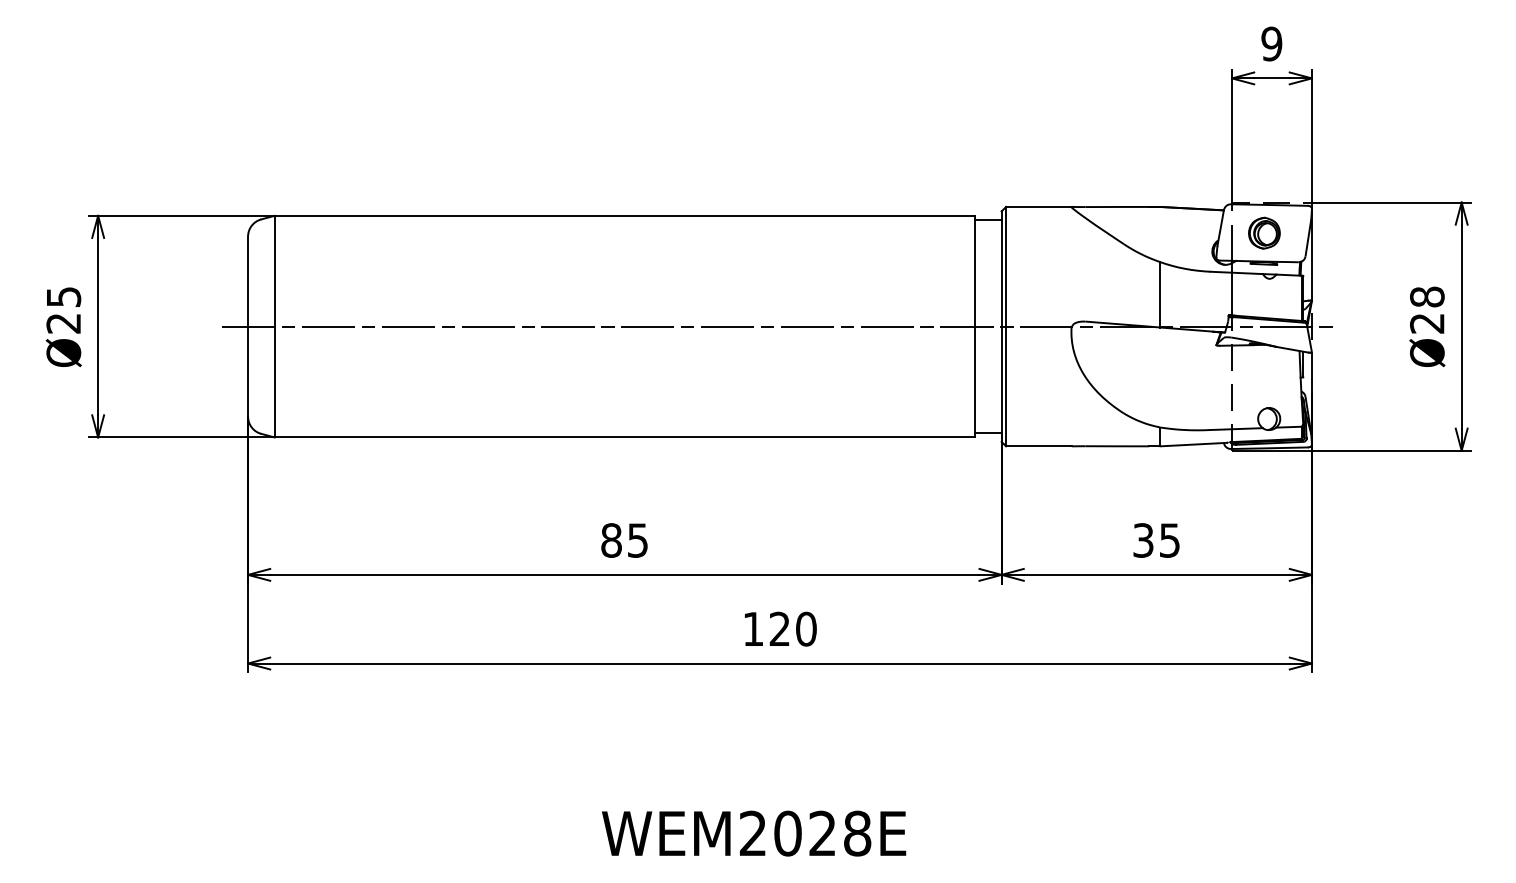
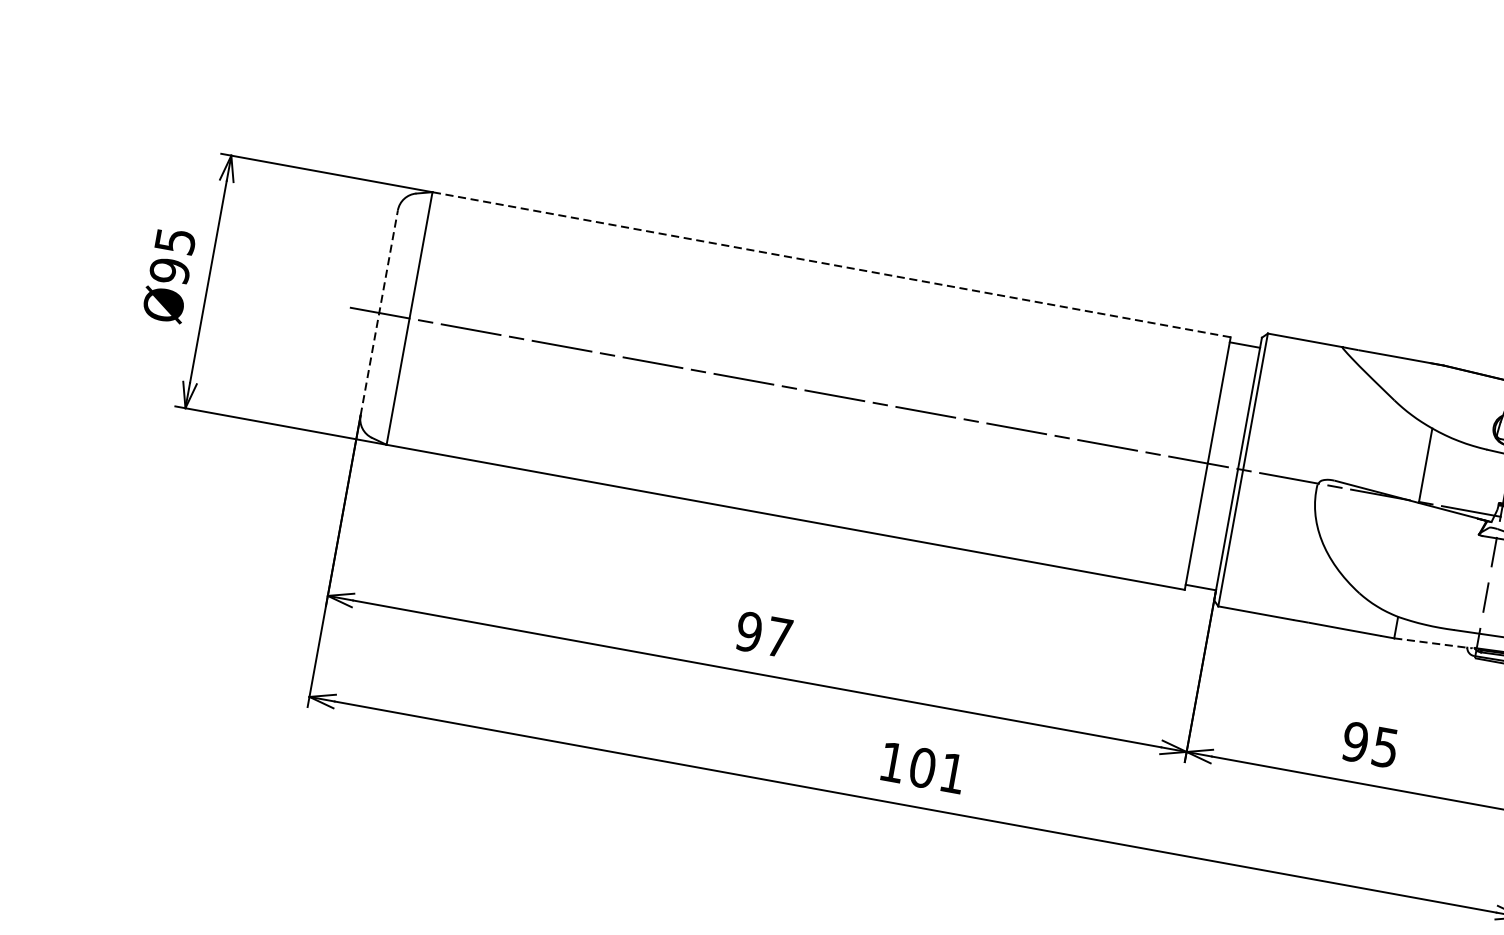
line: (624, 215) -> (831, 264), solid -> dashed
text: (63, 323) -> (169, 271), Ø25 -> Ø95
line: (248, 326) -> (379, 312), solid -> dashed
line: (1194, 444) -> (1433, 643), solid -> dashed
text: (624, 540) -> (763, 634), 85 -> 97
text: (1143, 540) -> (1355, 742), 35 -> 95
text: (792, 628) -> (937, 769), 120 -> 101

